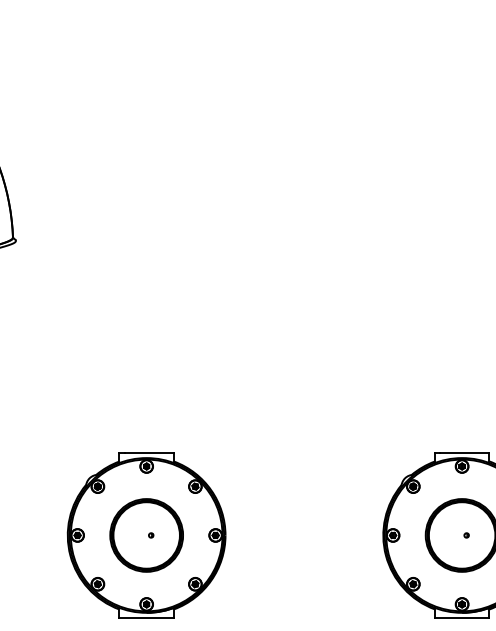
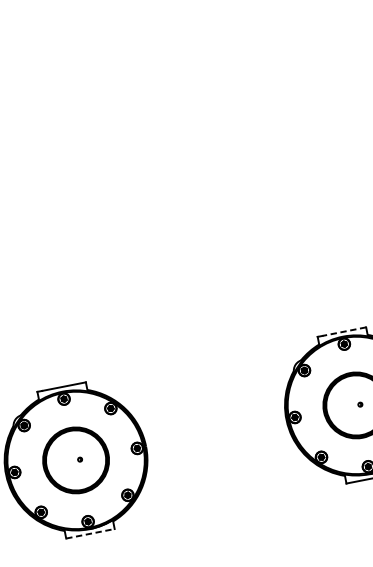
line: (464, 452) -> (343, 331), solid -> dashed
line: (147, 618) -> (91, 534), solid -> dashed

